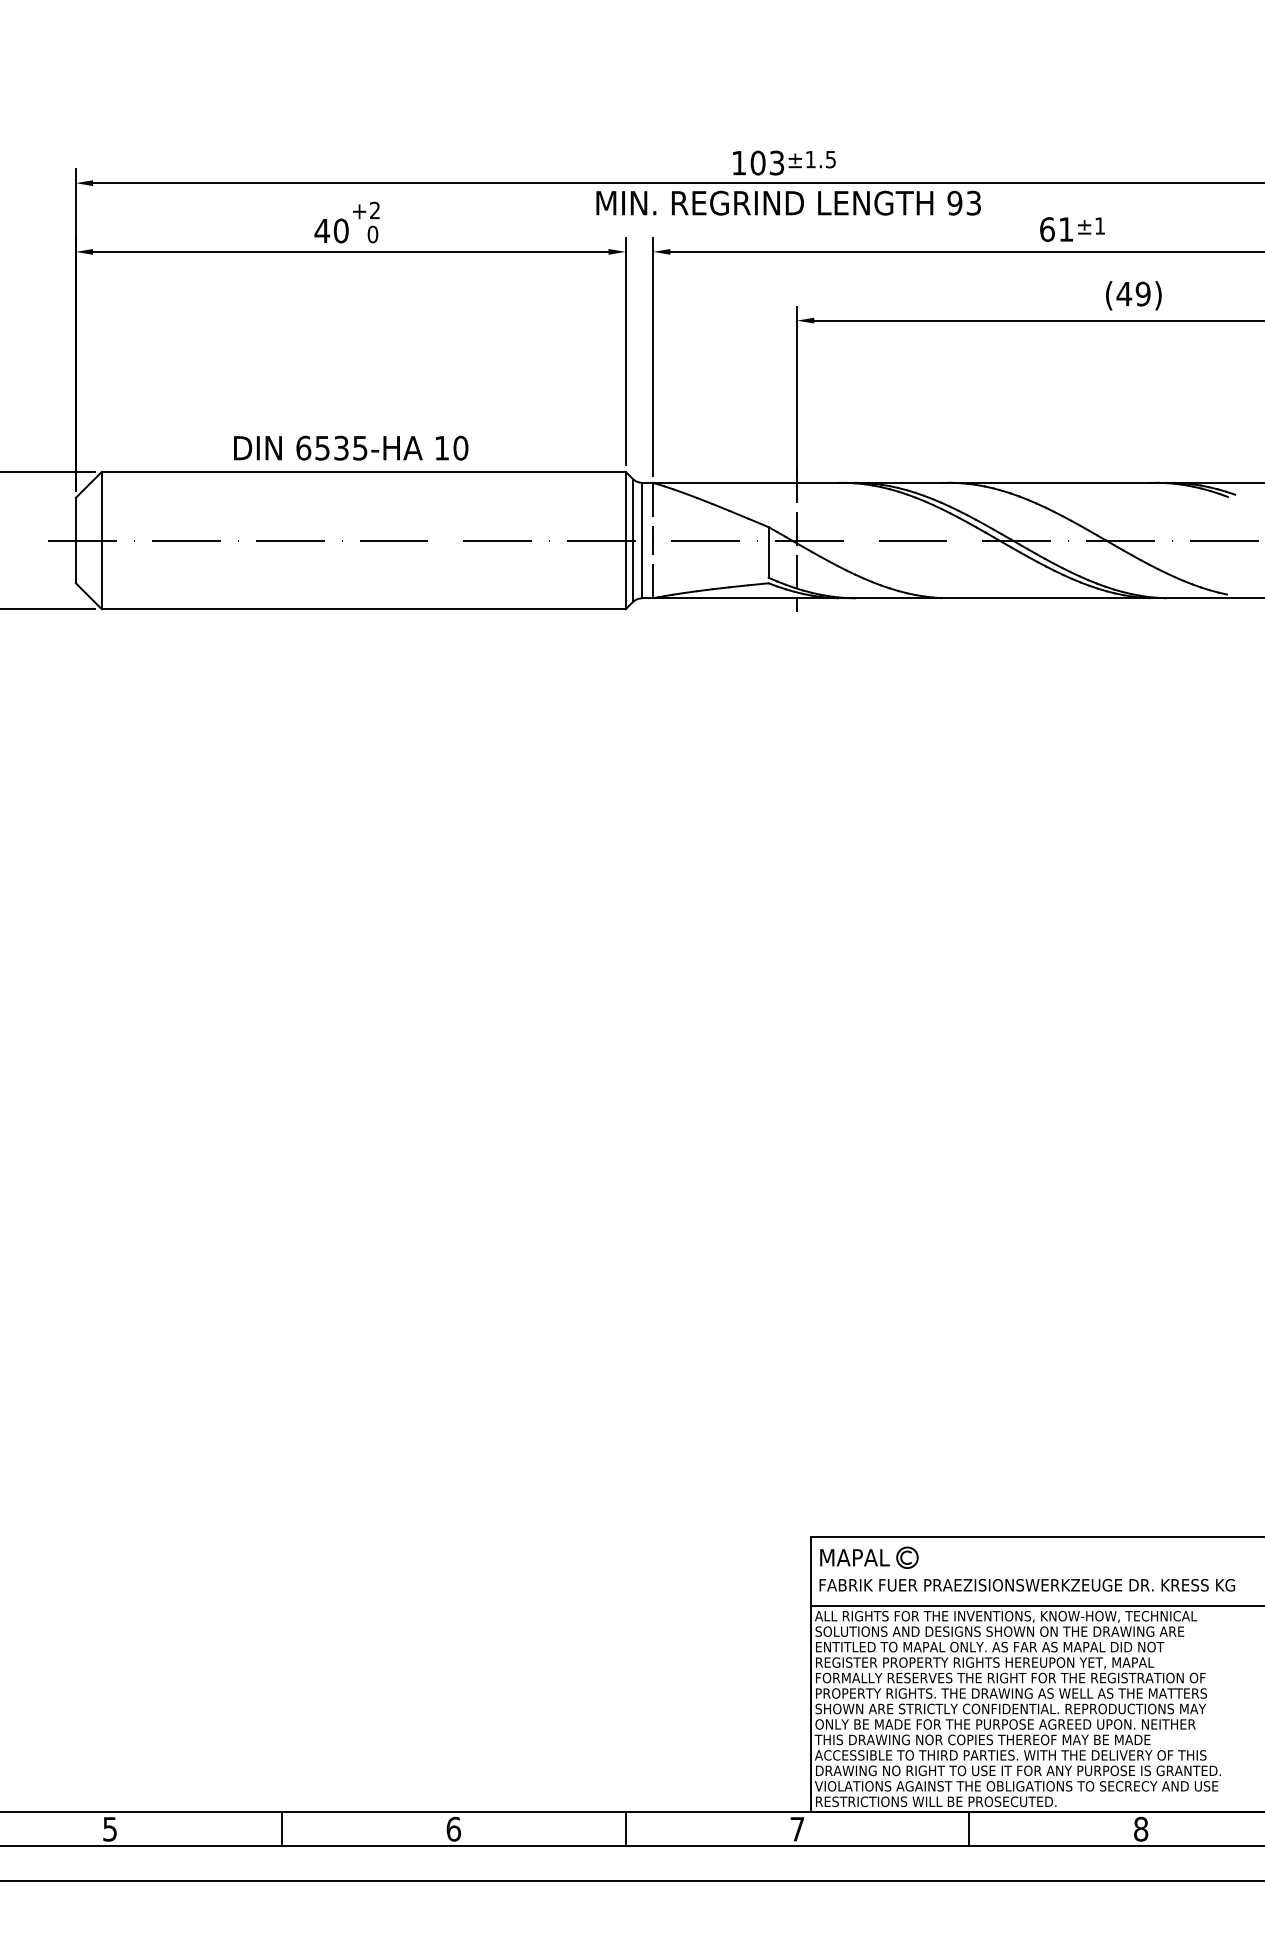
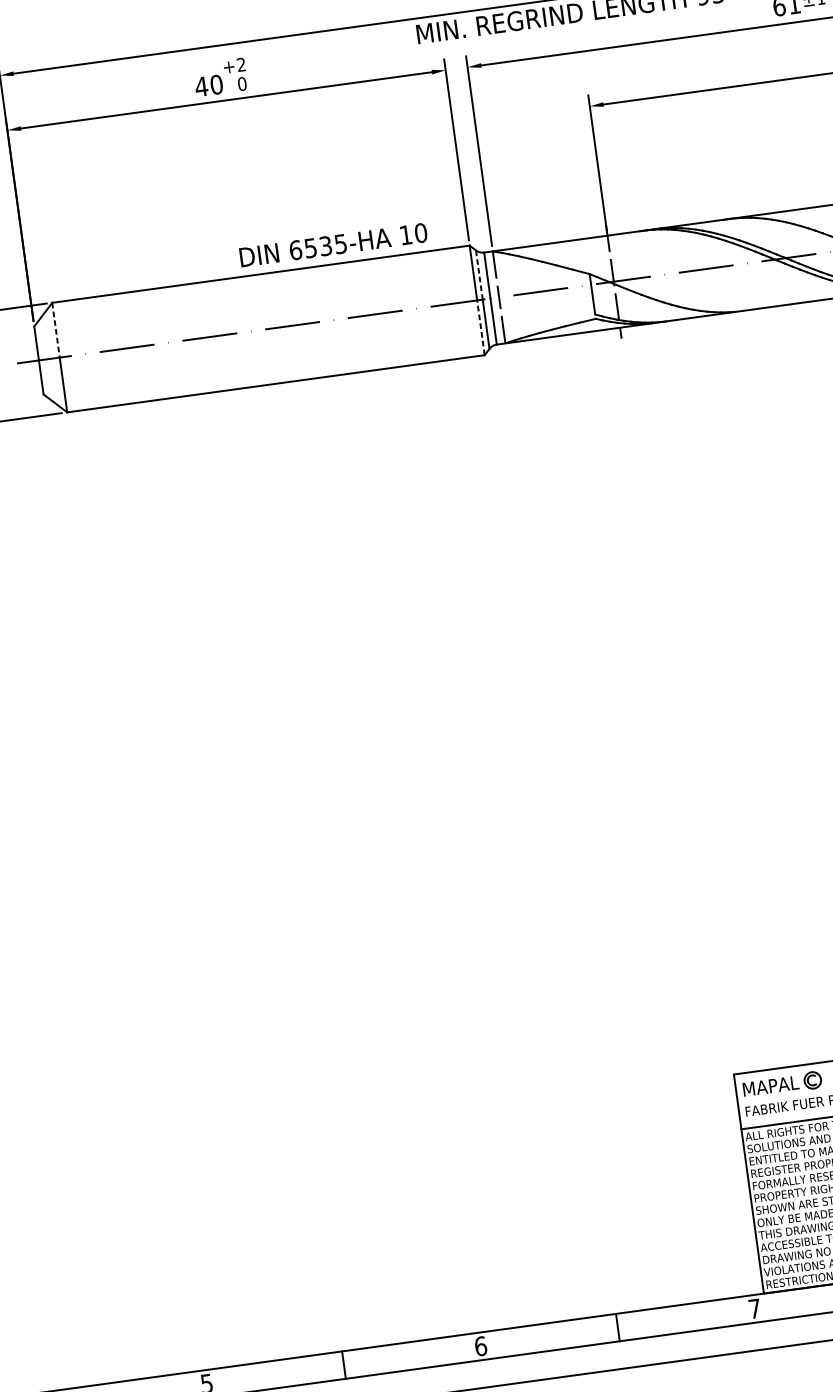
text: (351, 447) -> (333, 244), moved
line: (101, 506) -> (55, 330), solid -> dashed
line: (632, 509) -> (479, 274), solid -> dashed
line: (625, 574) -> (480, 327), solid -> dashed

